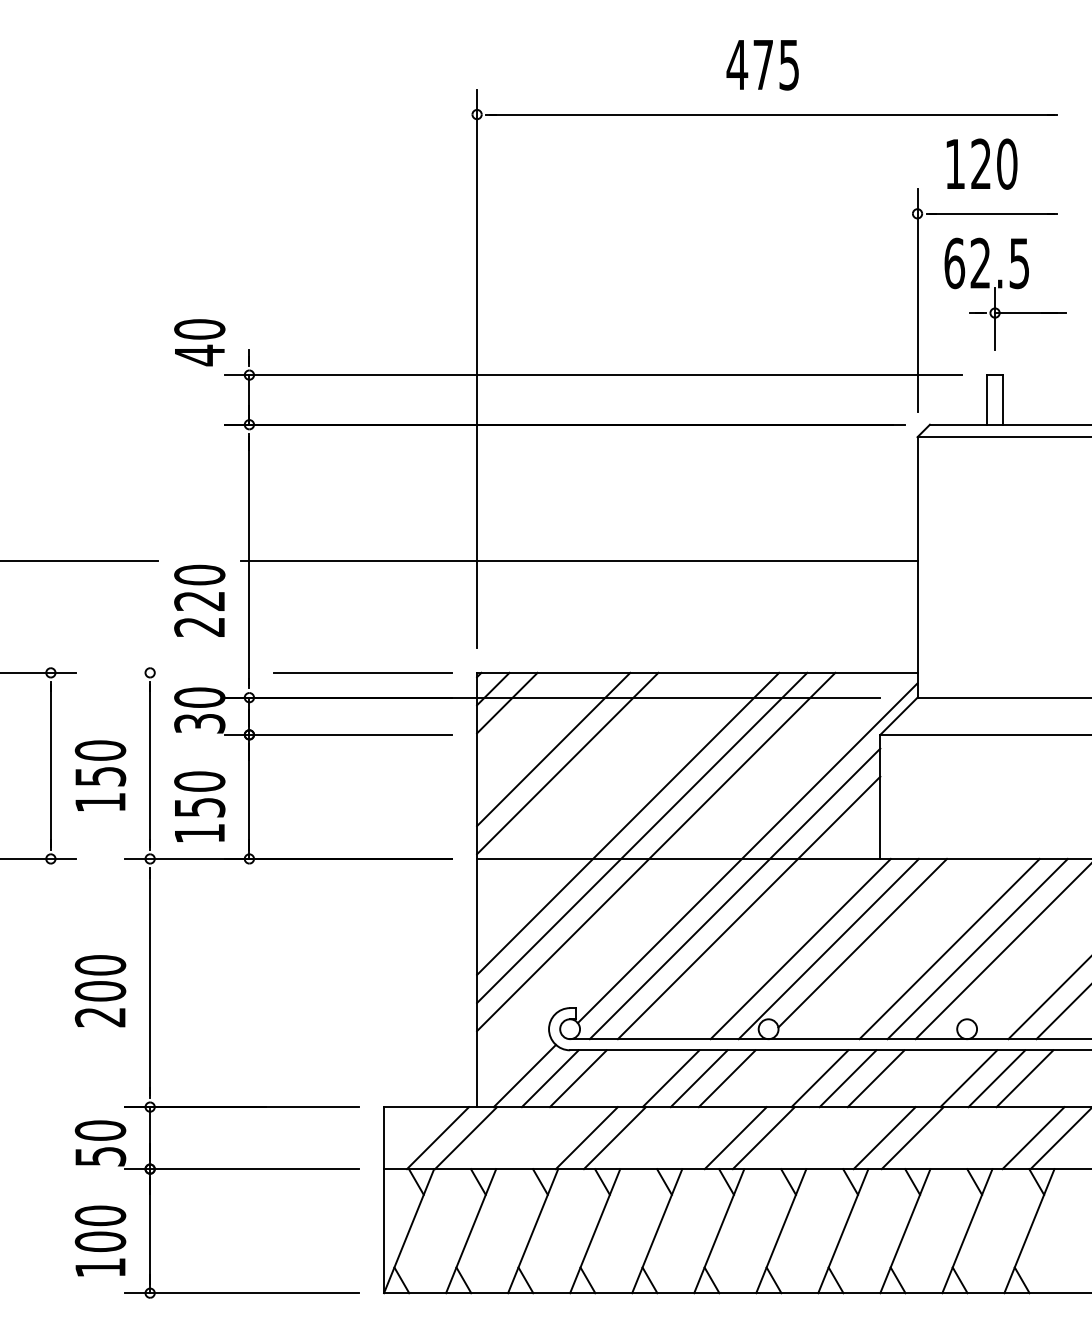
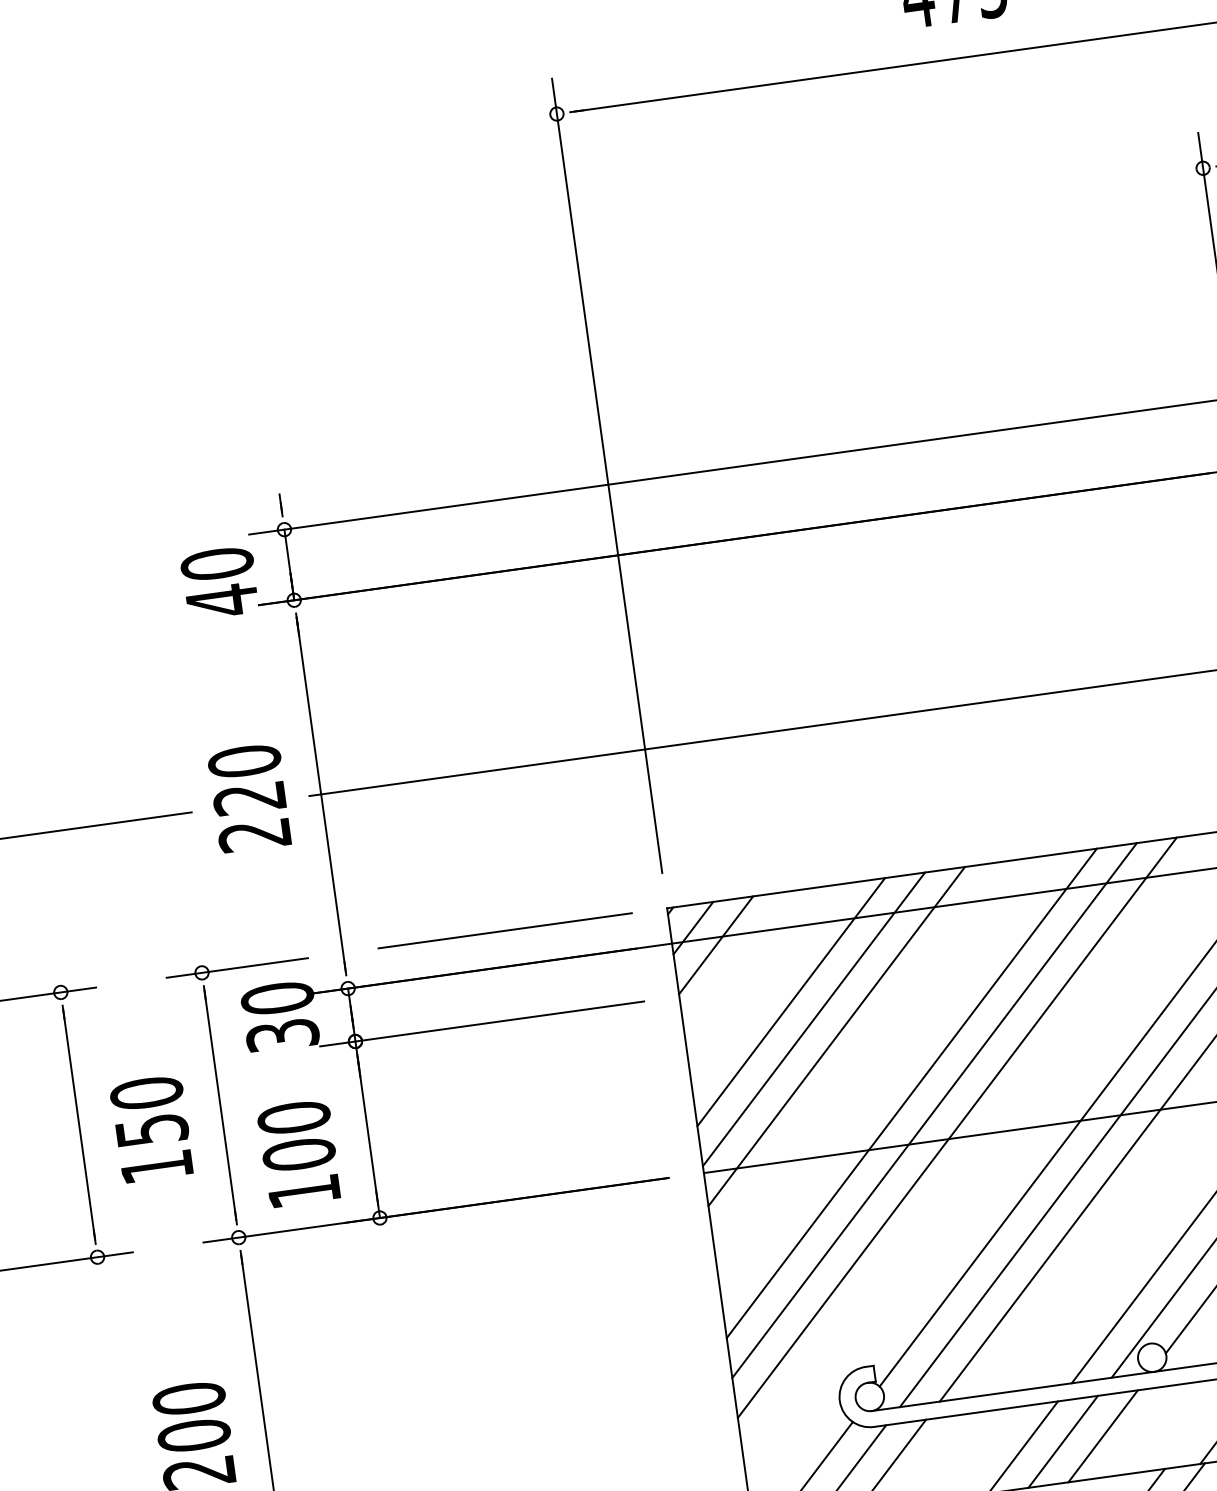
text: (199, 342) -> (219, 582), moved
text: (199, 600) -> (249, 797), moved
line: (174, 672) -> (236, 967), added
line: (581, 777) -> (836, 1036), added
text: (199, 807) -> (298, 1154), 150 -> 100

